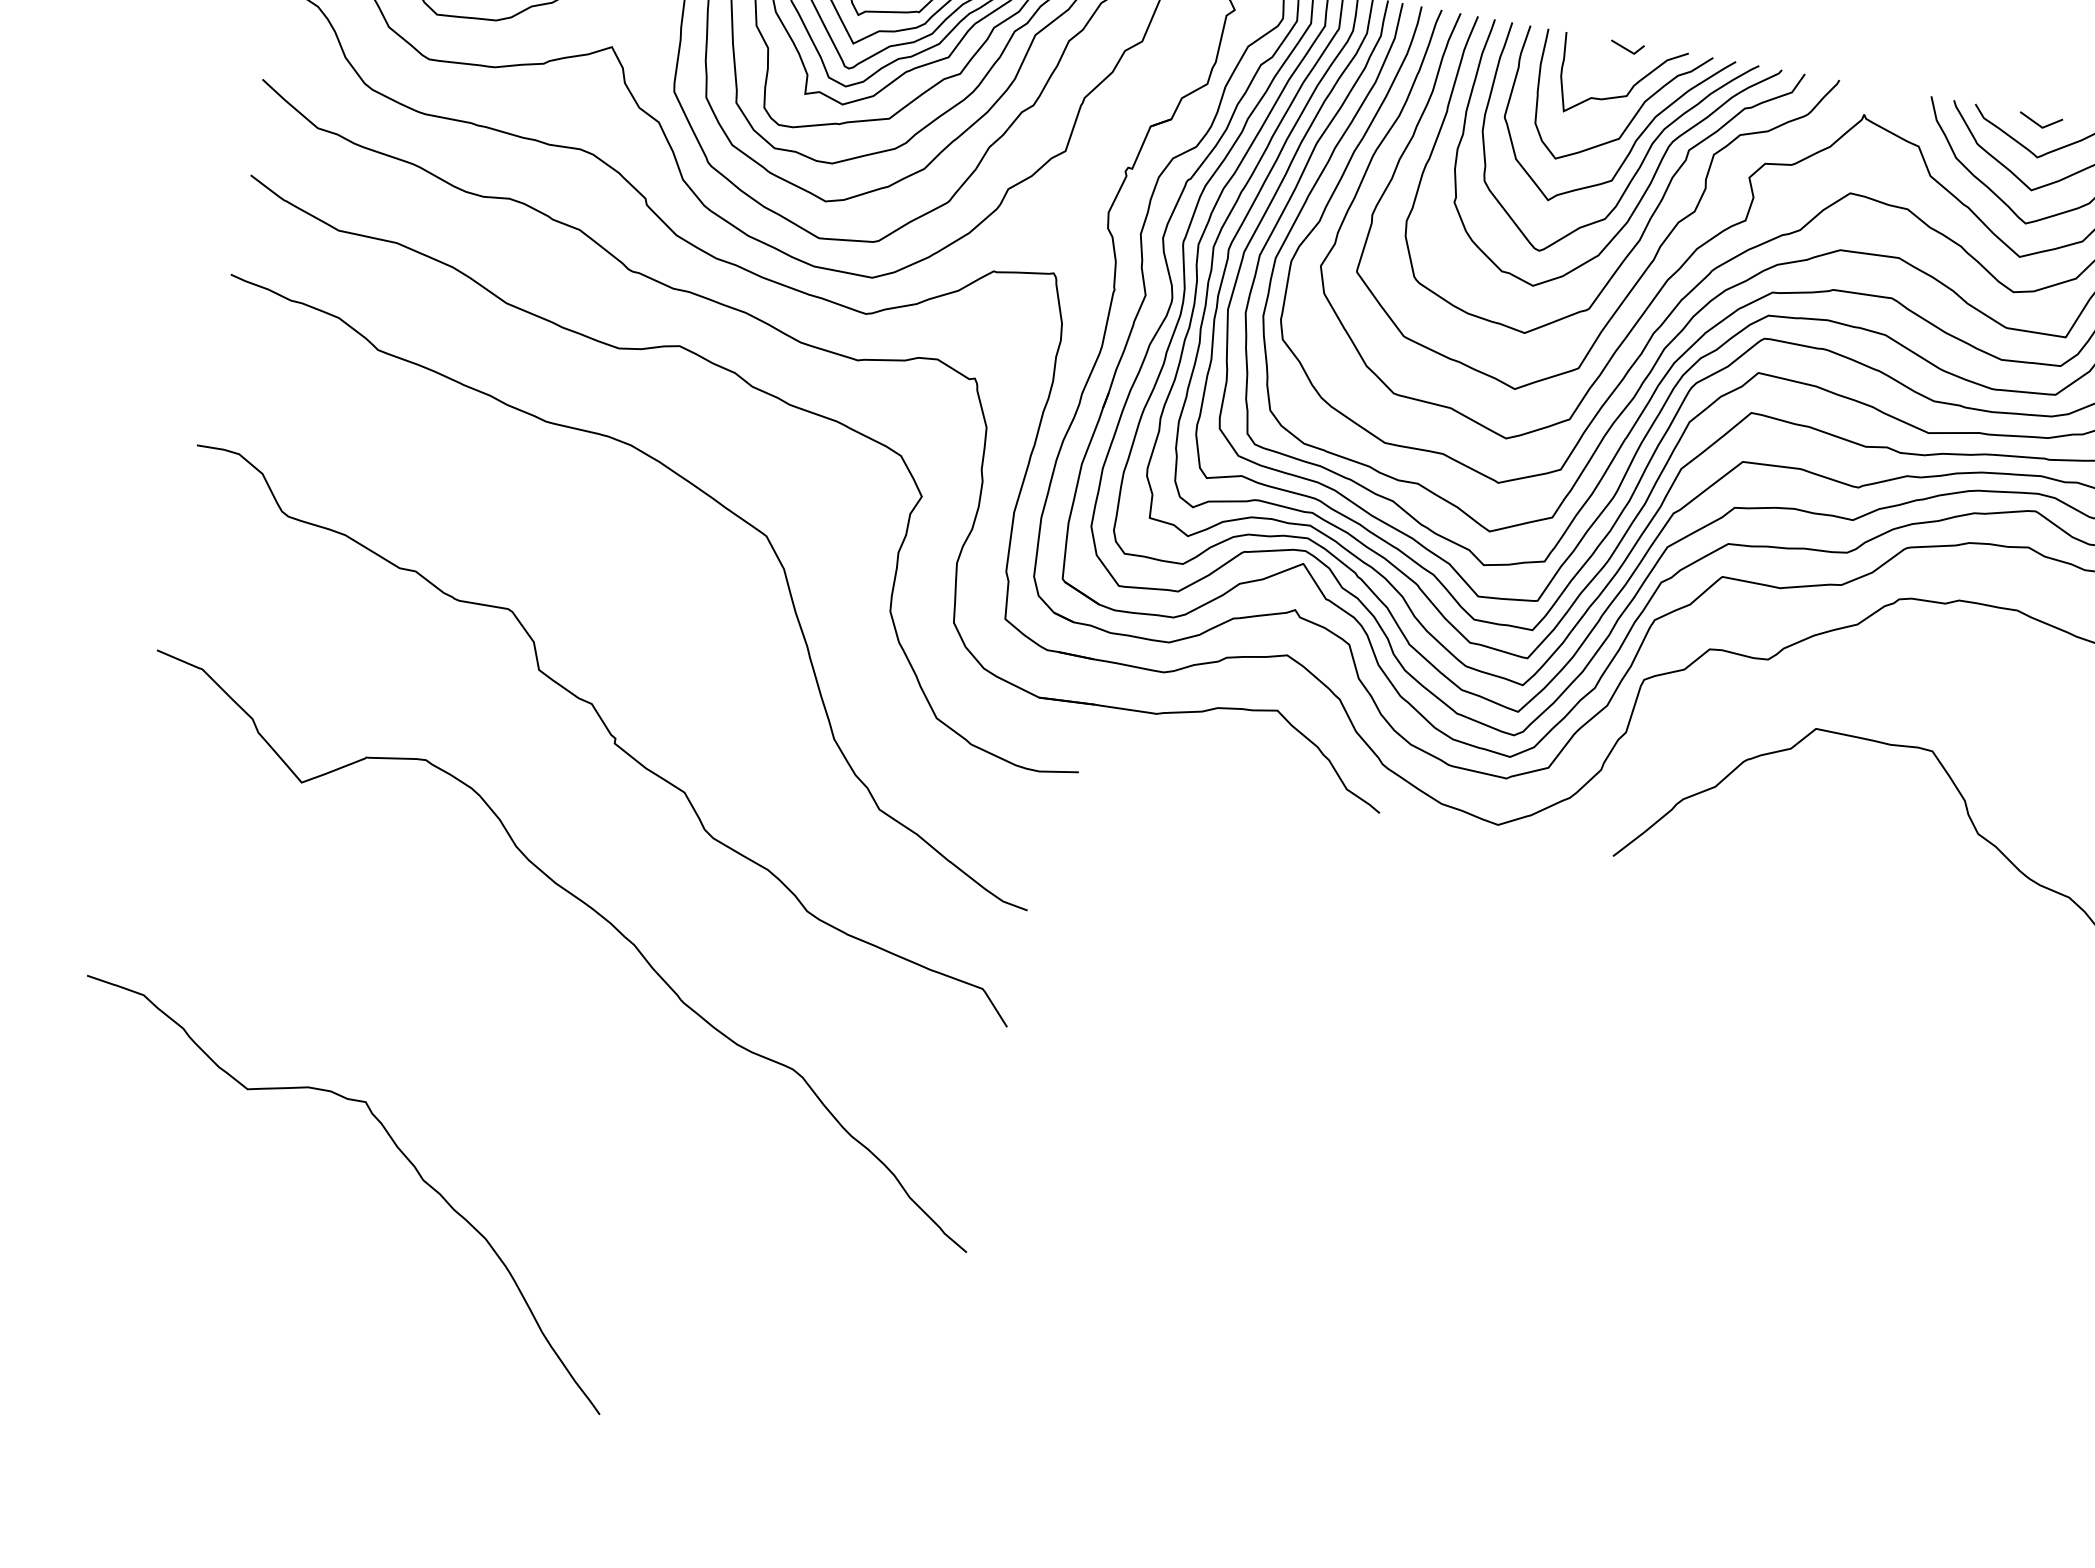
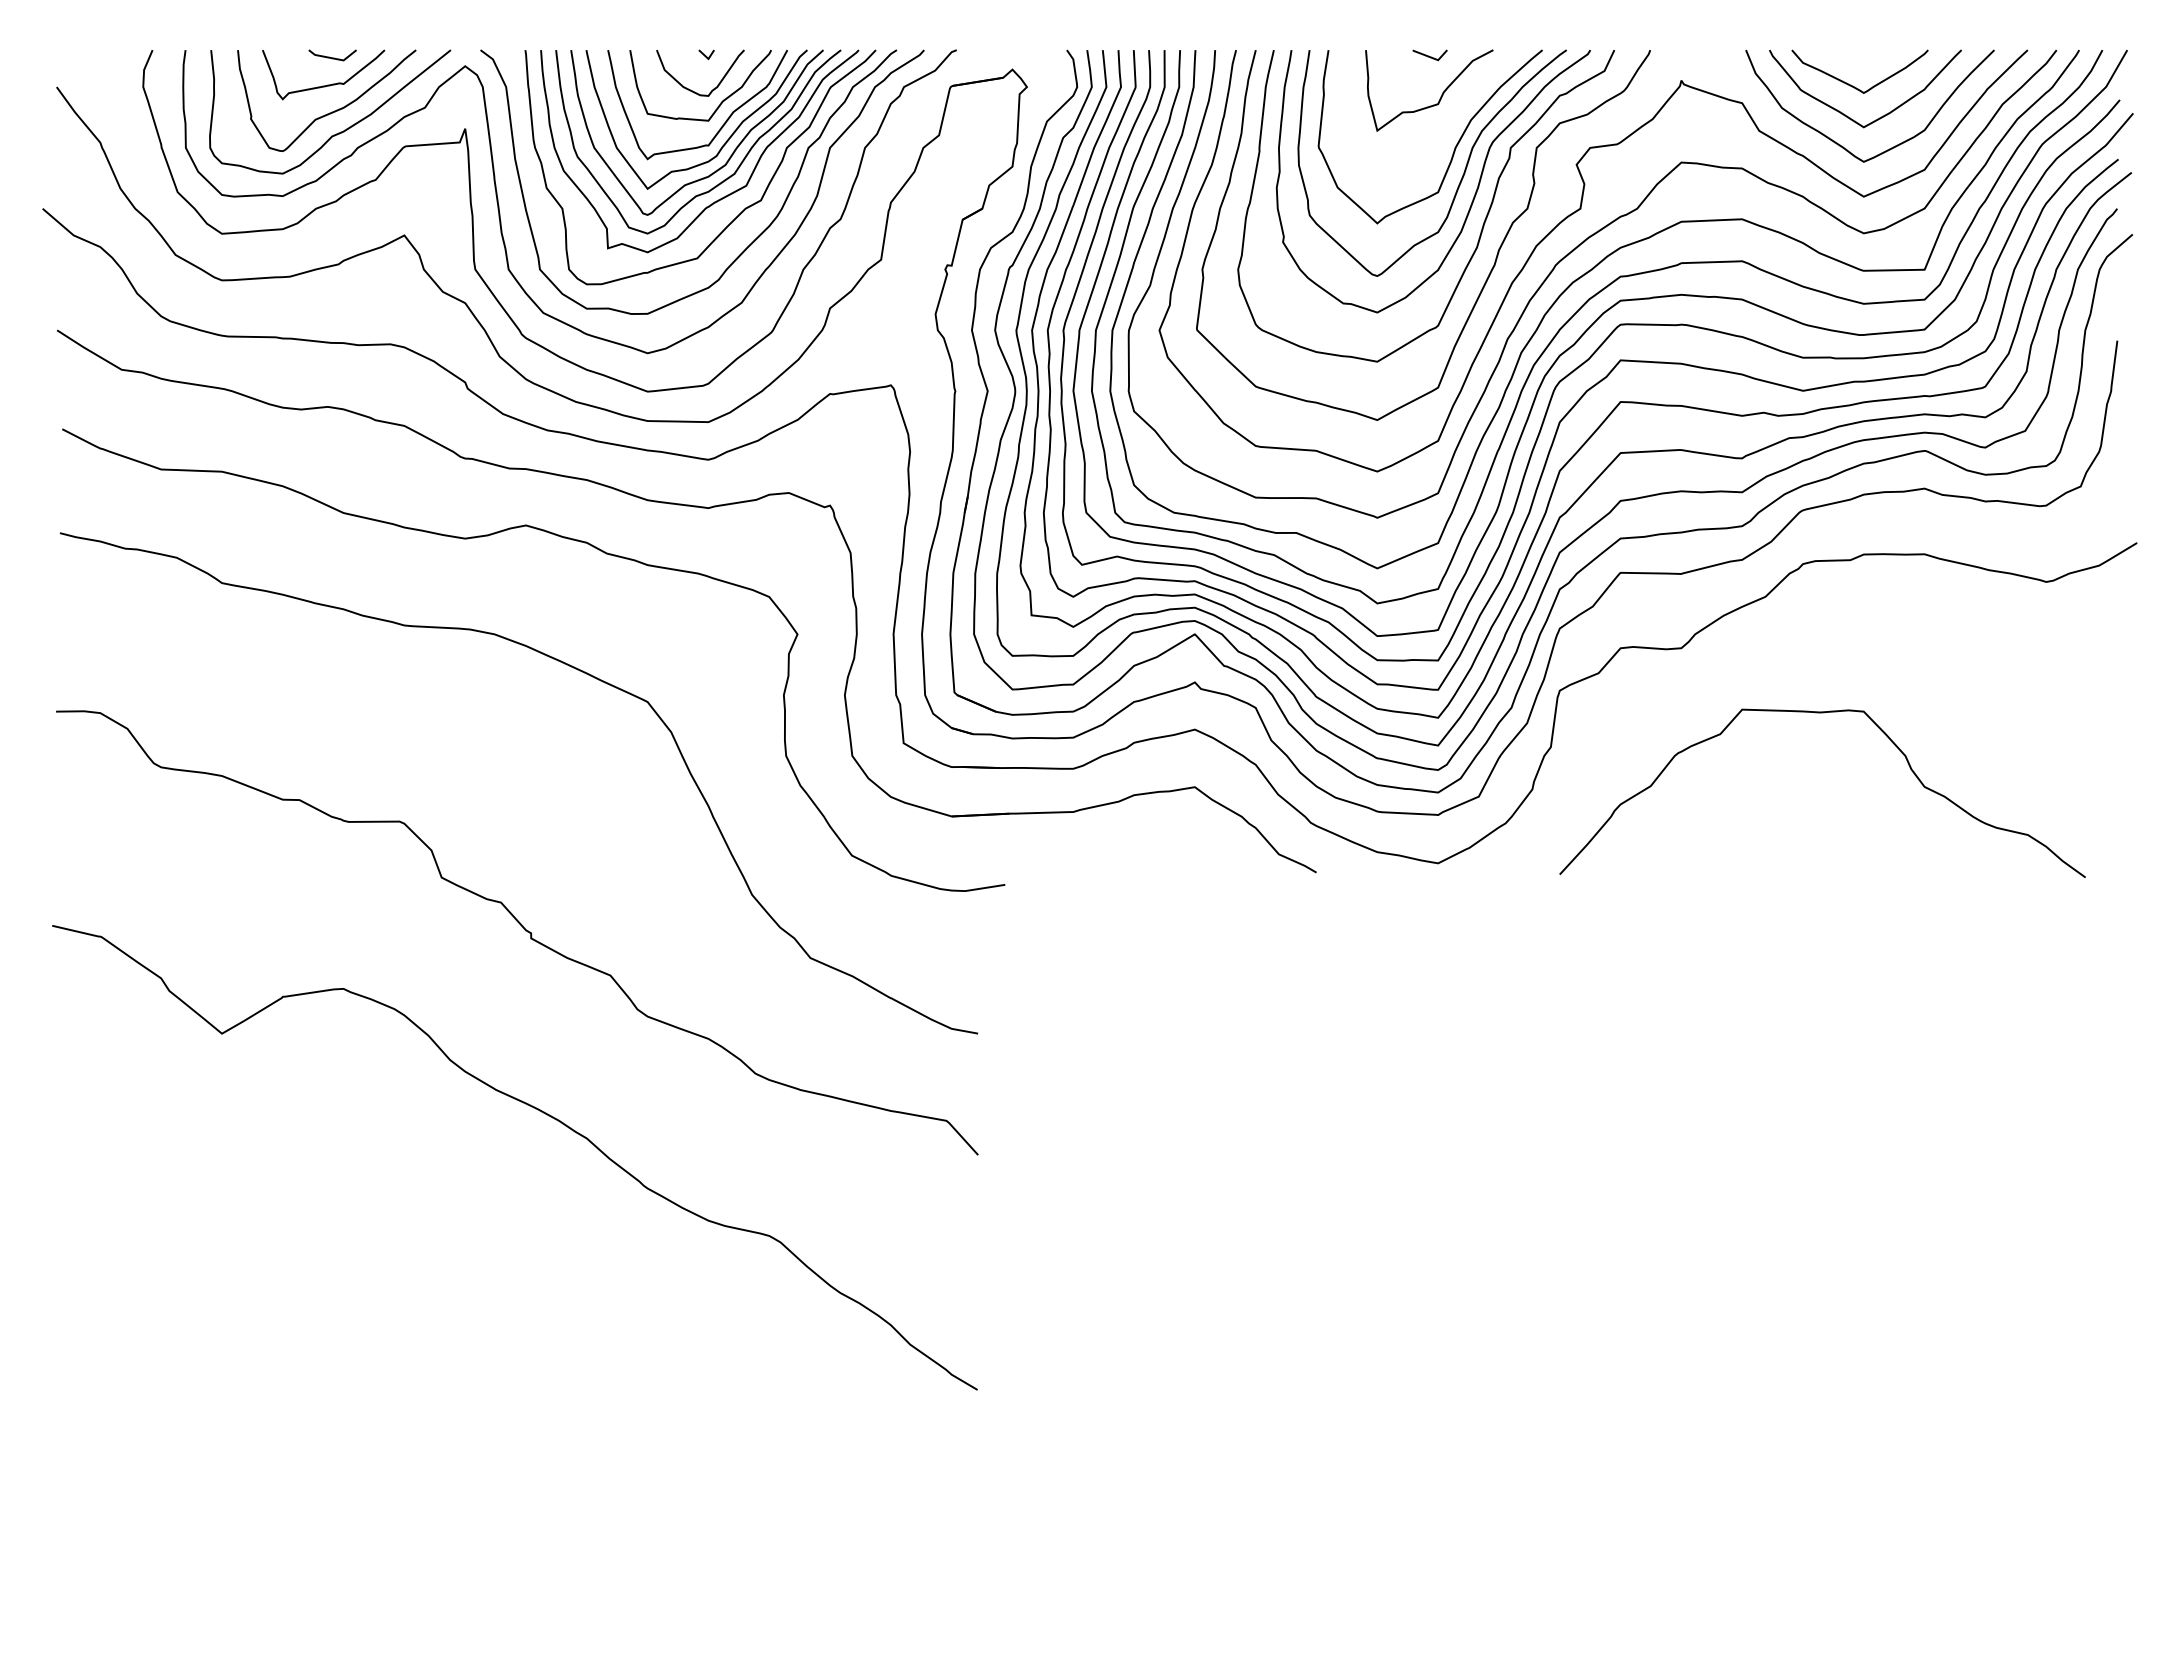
curve: (1633, 116) -> (1448, 123), removed
line: (2037, 123) -> (1858, 58), removed
curve: (400, 1152) -> (387, 1389), removed

